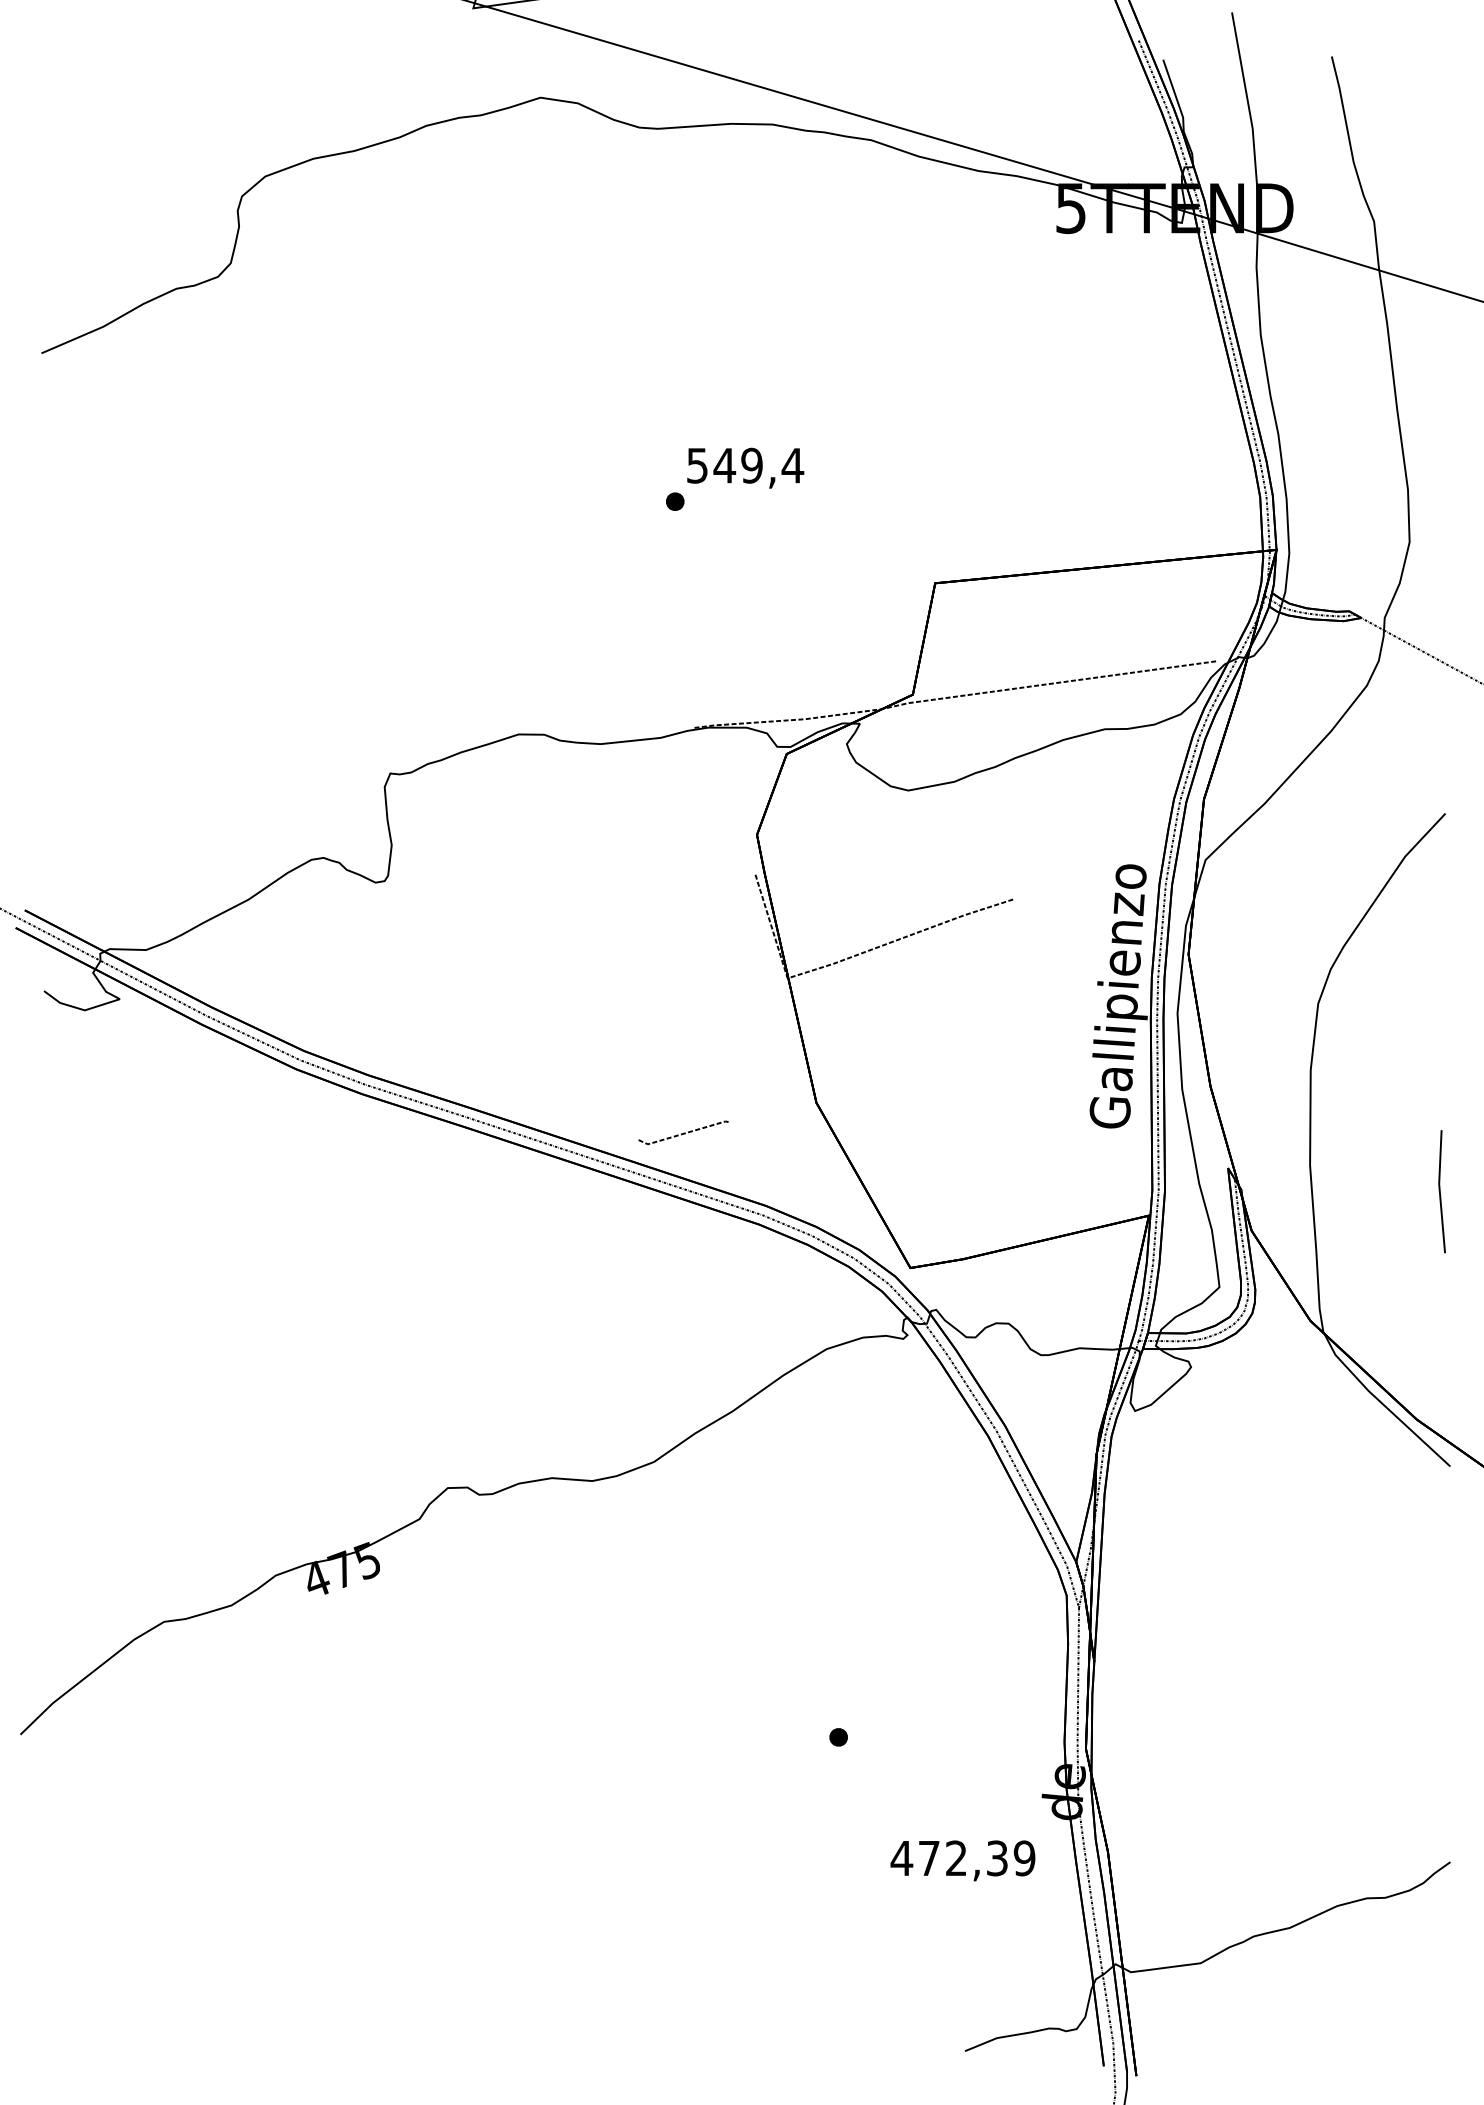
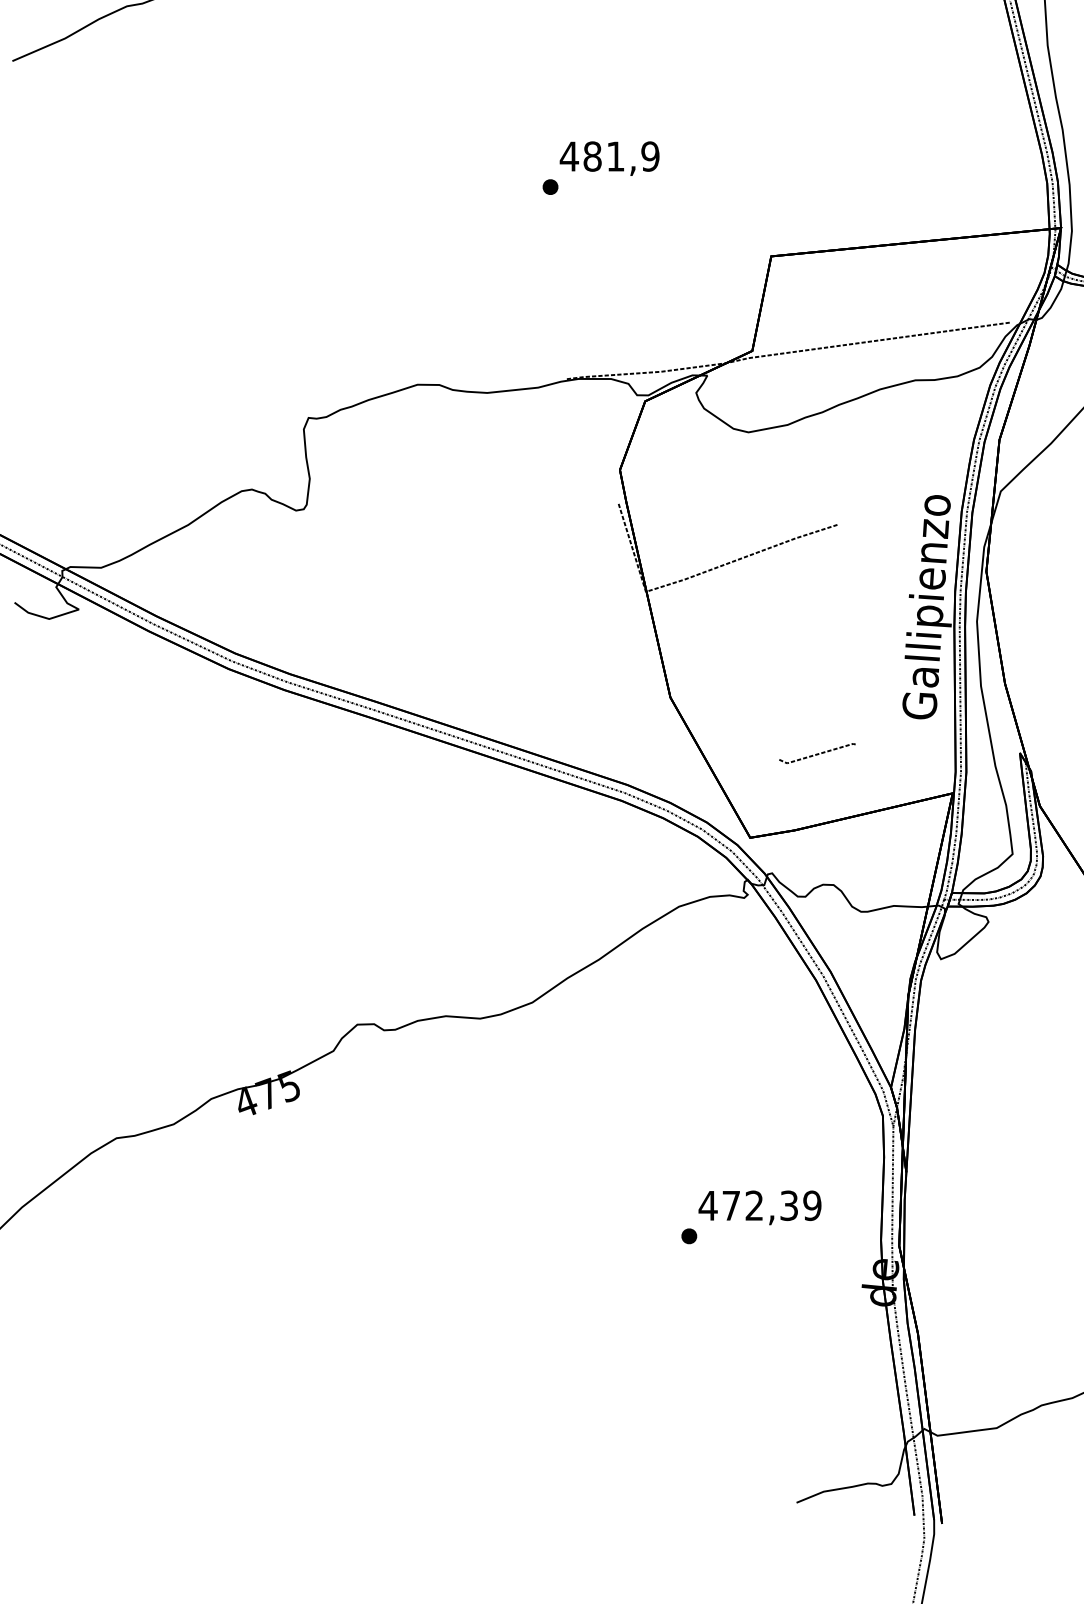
text: (745, 465) -> (610, 156), 549,4 -> 481,9
line: (683, 1132) -> (817, 753), moved
text: (962, 1860) -> (759, 1207), moved

